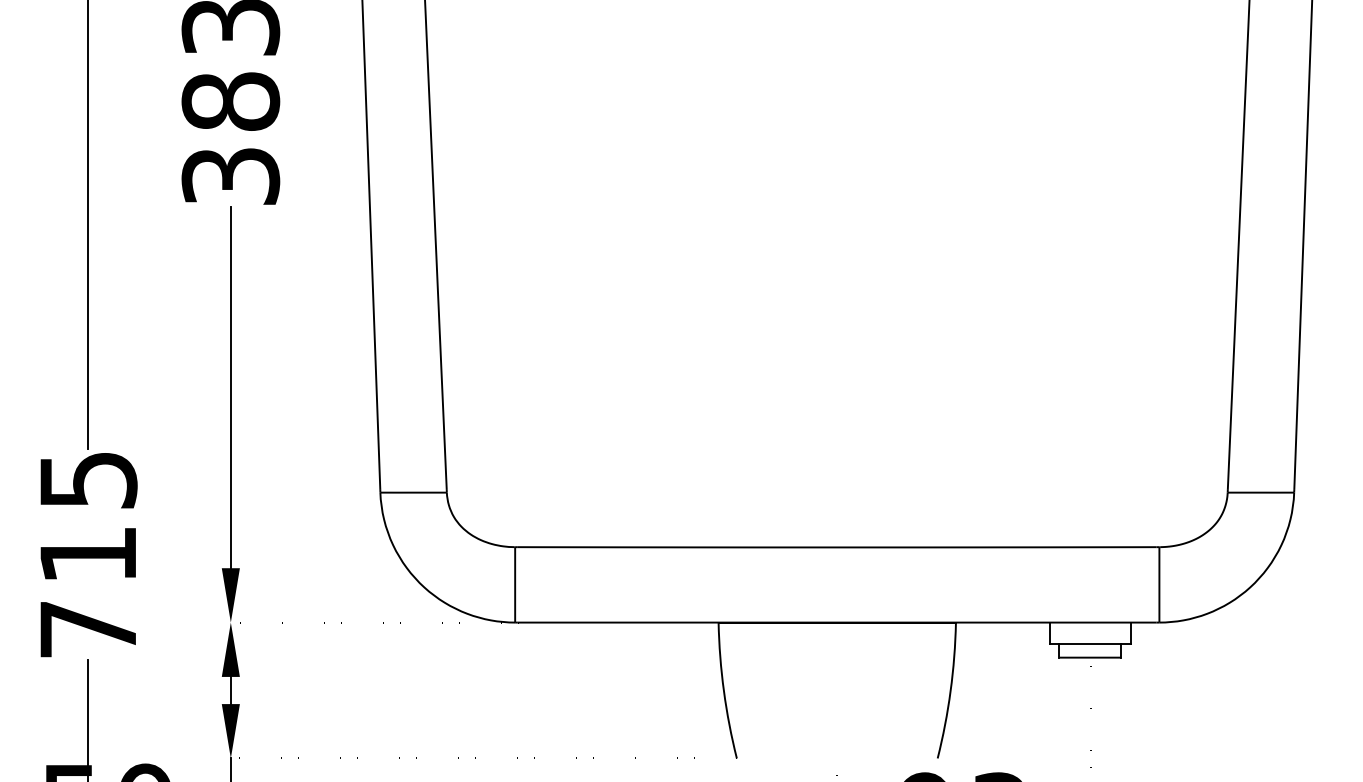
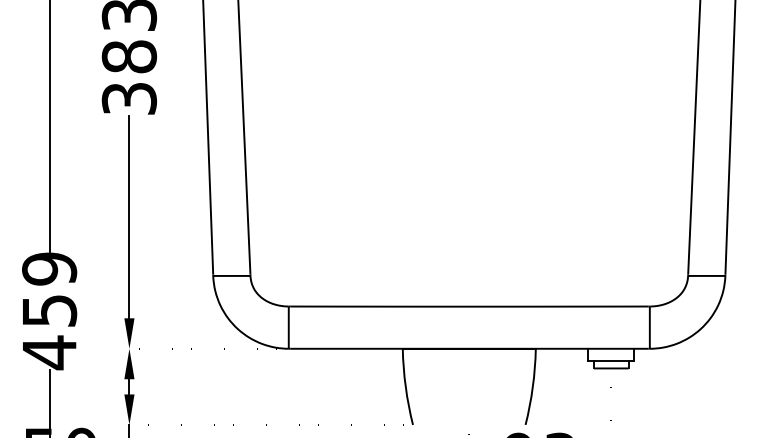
text: (88, 556) -> (49, 311), 715 -> 459

